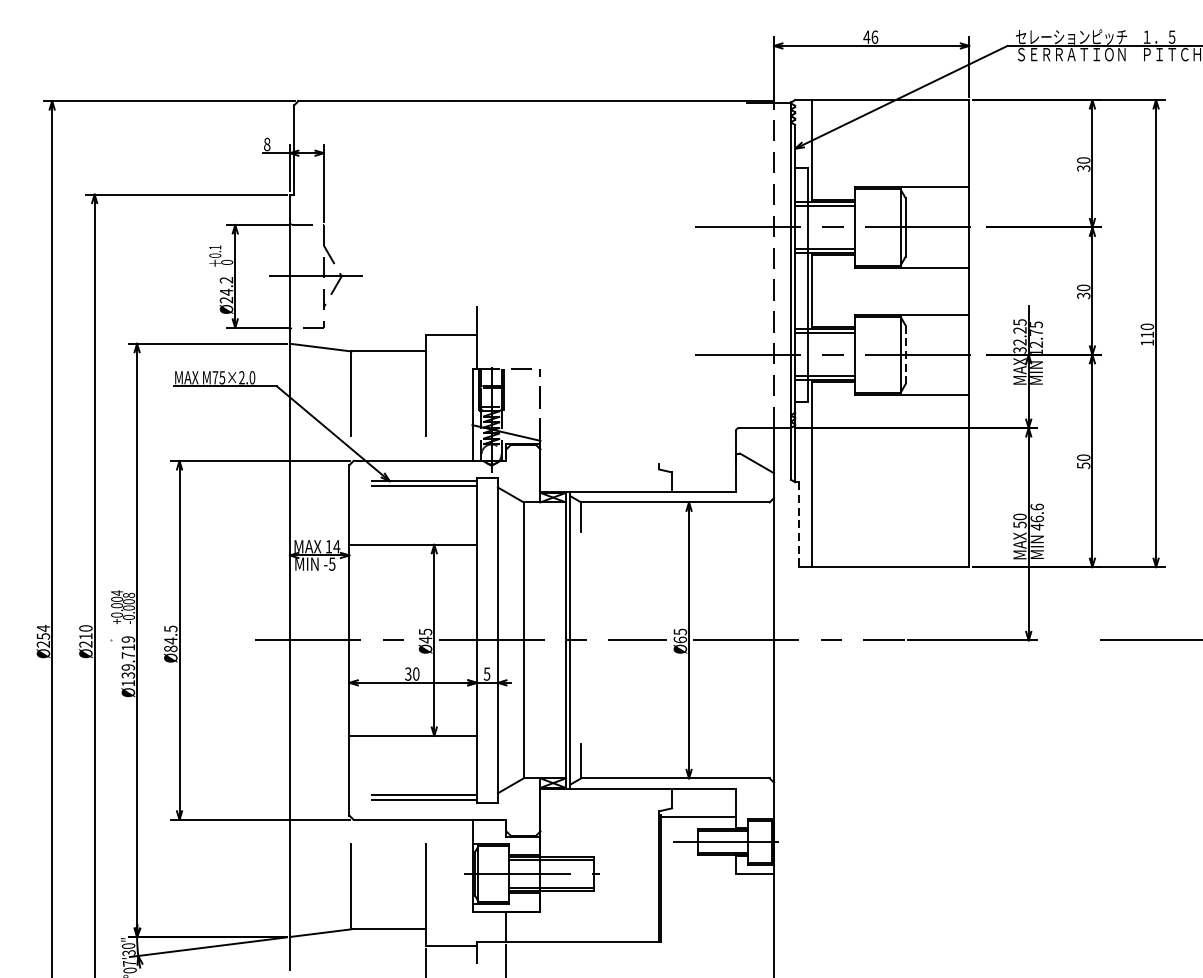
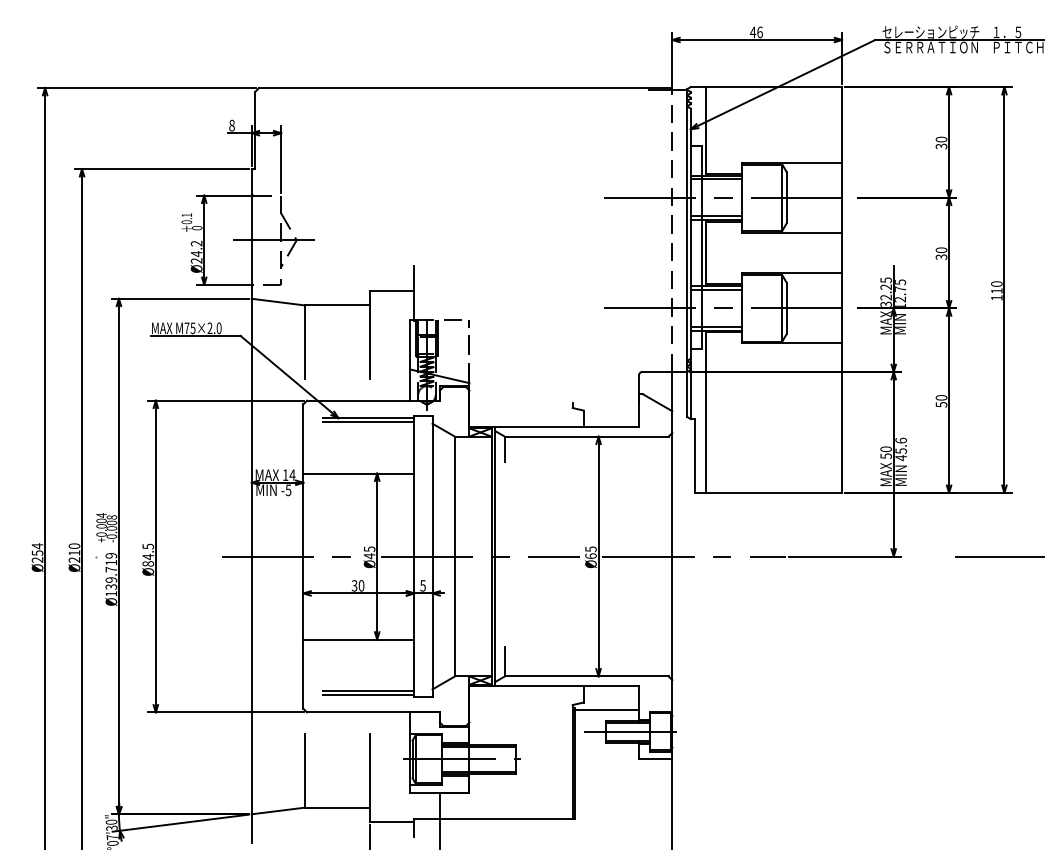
line: (905, 354) -> (786, 308), dashed -> solid
text: (1036, 518) -> (900, 450), 46.6 -> 45.6
line: (799, 525) -> (694, 456), dashed -> solid

